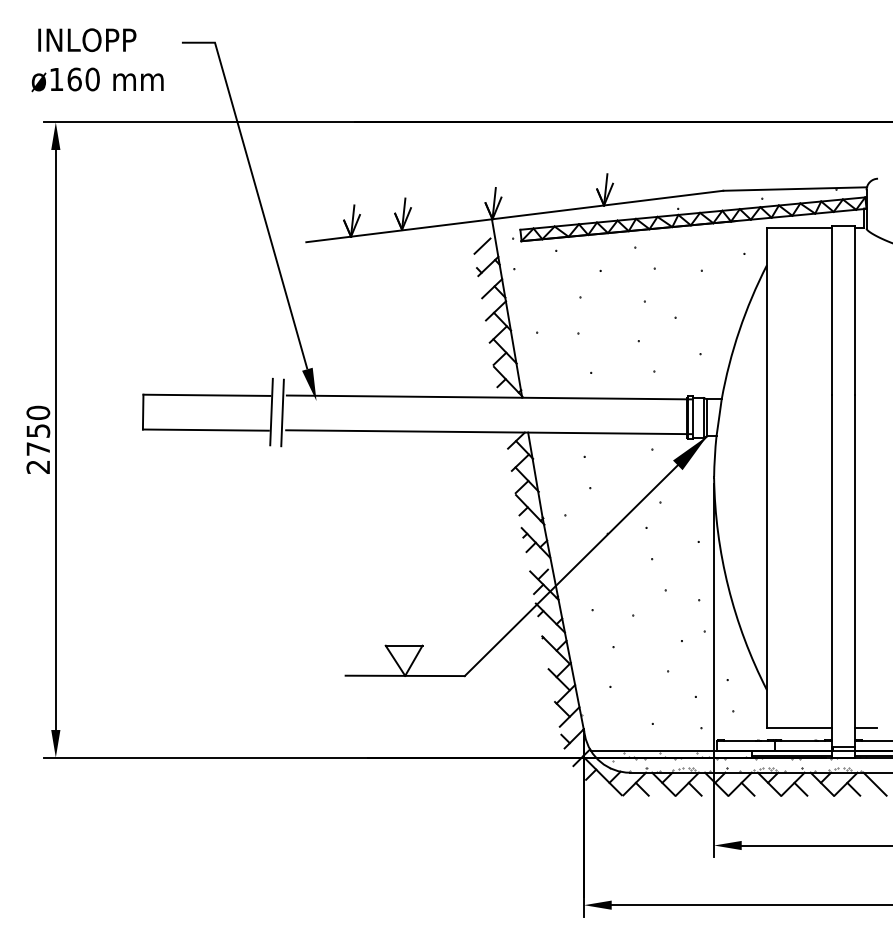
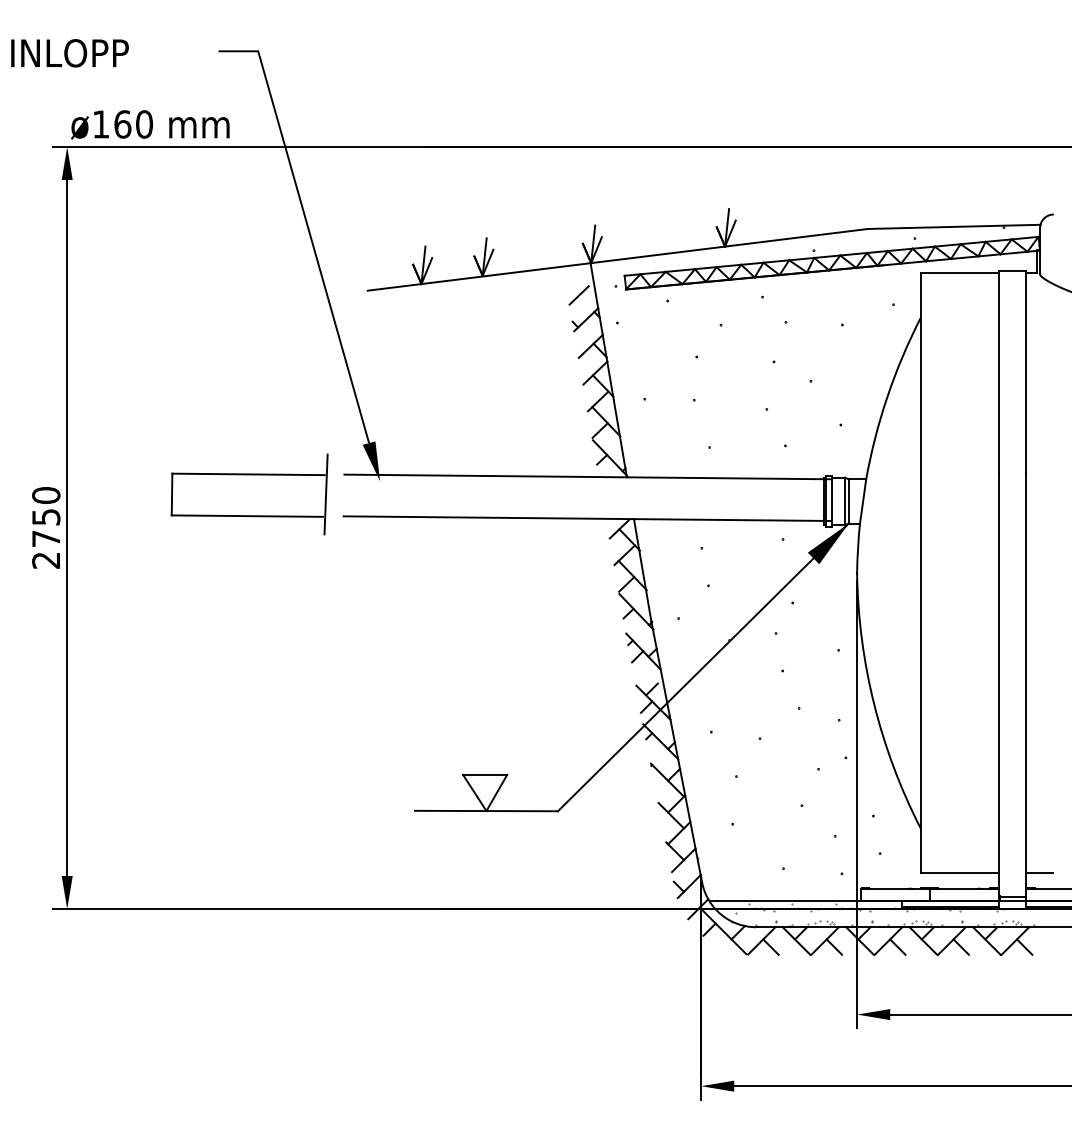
text: (86, 40) -> (69, 53), moved
text: (97, 79) -> (150, 124), moved
line: (281, 412) -> (338, 495), removed
line: (875, 783) -> (1050, 940), removed

